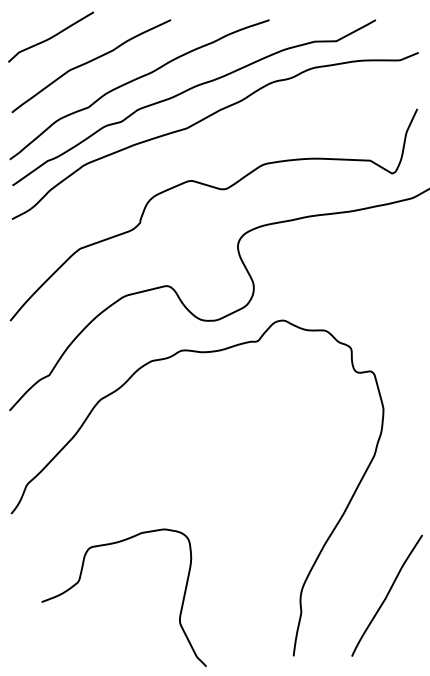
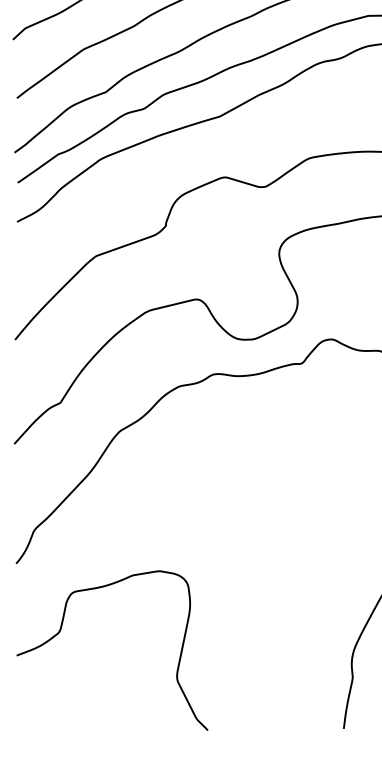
curve: (80, 580) -> (61, 630), moved

